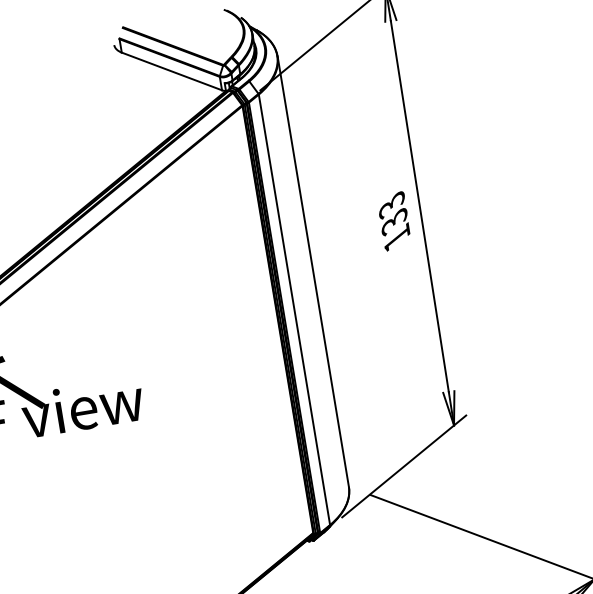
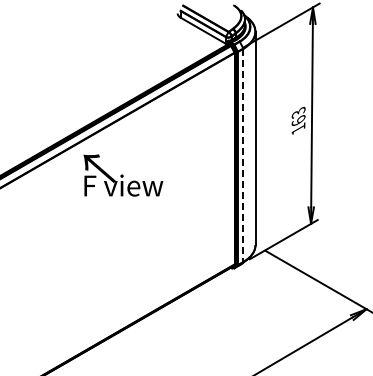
text: (394, 222) -> (298, 121), 133 -> 163
line: (294, 309) -> (243, 155), solid -> dashed

